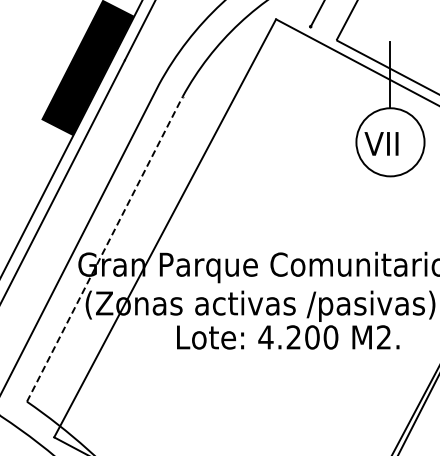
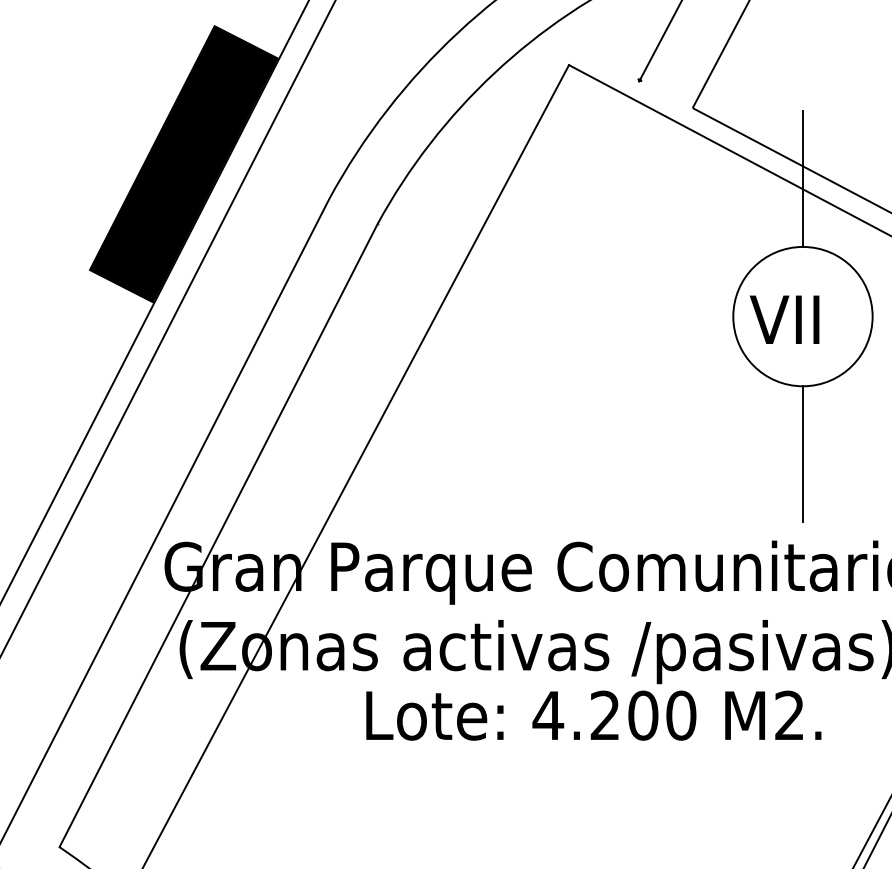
line: (390, 209) -> (802, 453), added
line: (105, 248) -> (220, 533), dashed -> solid

